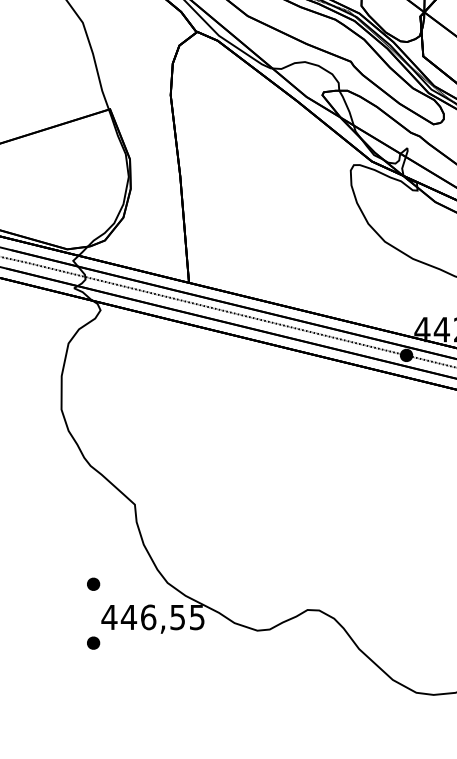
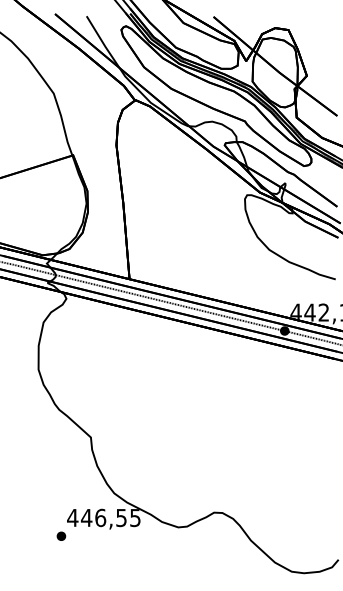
part: (93, 583) -> (61, 493), removed

